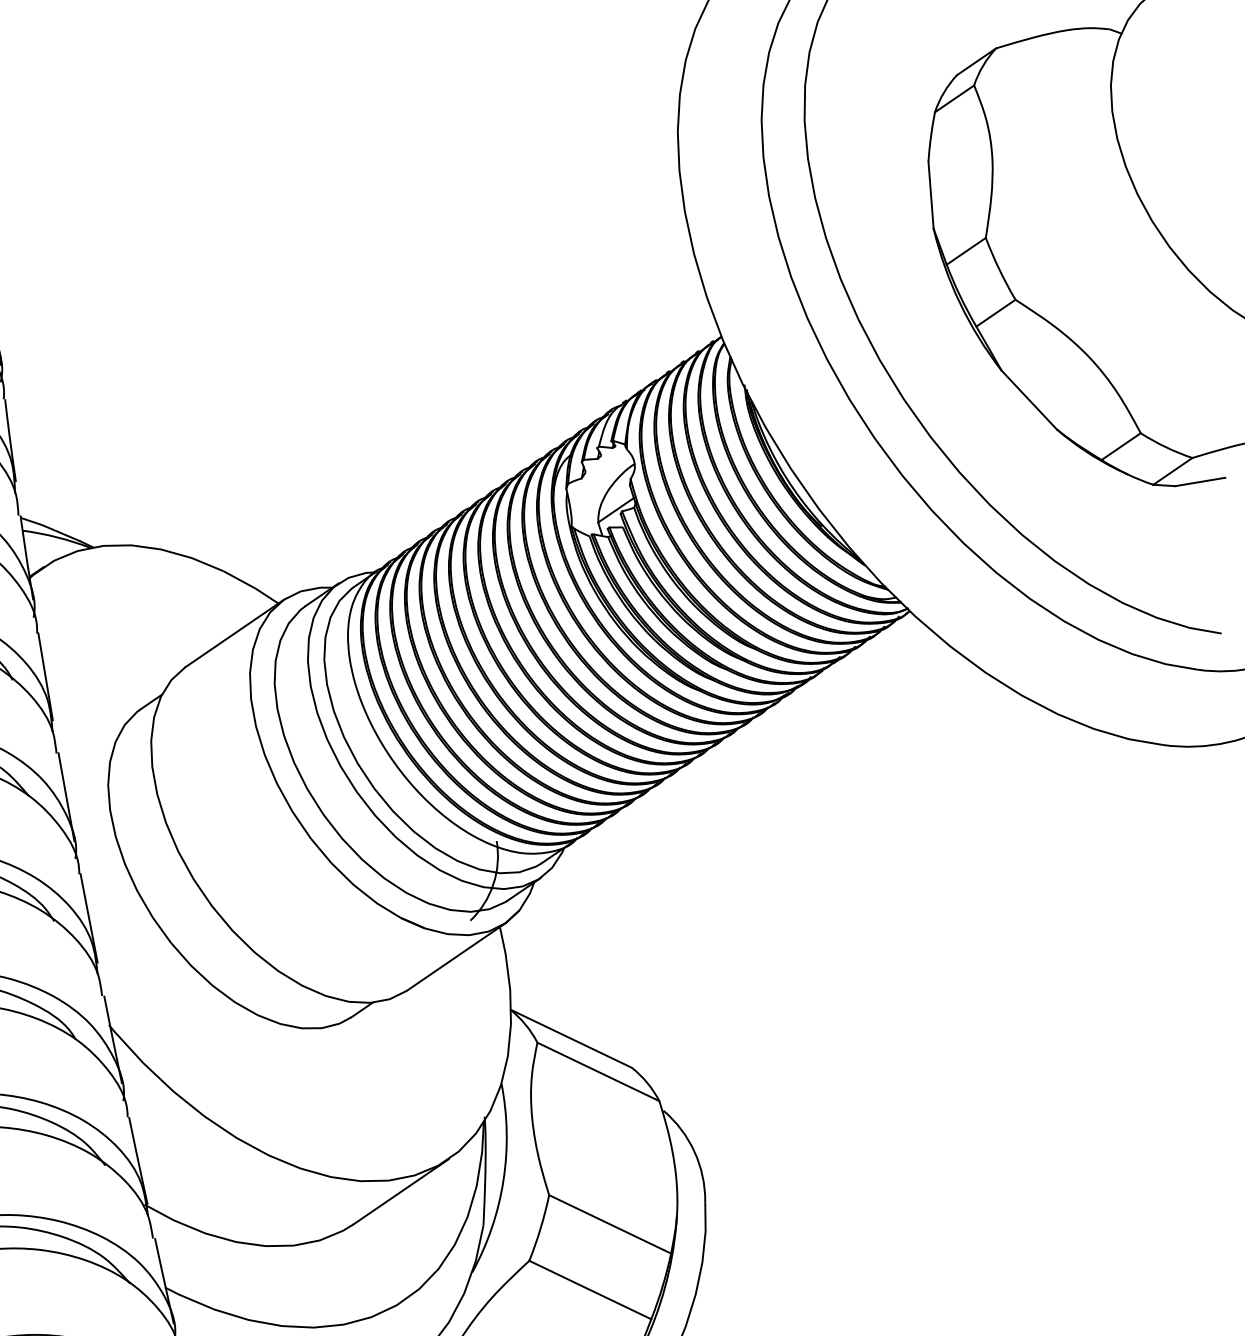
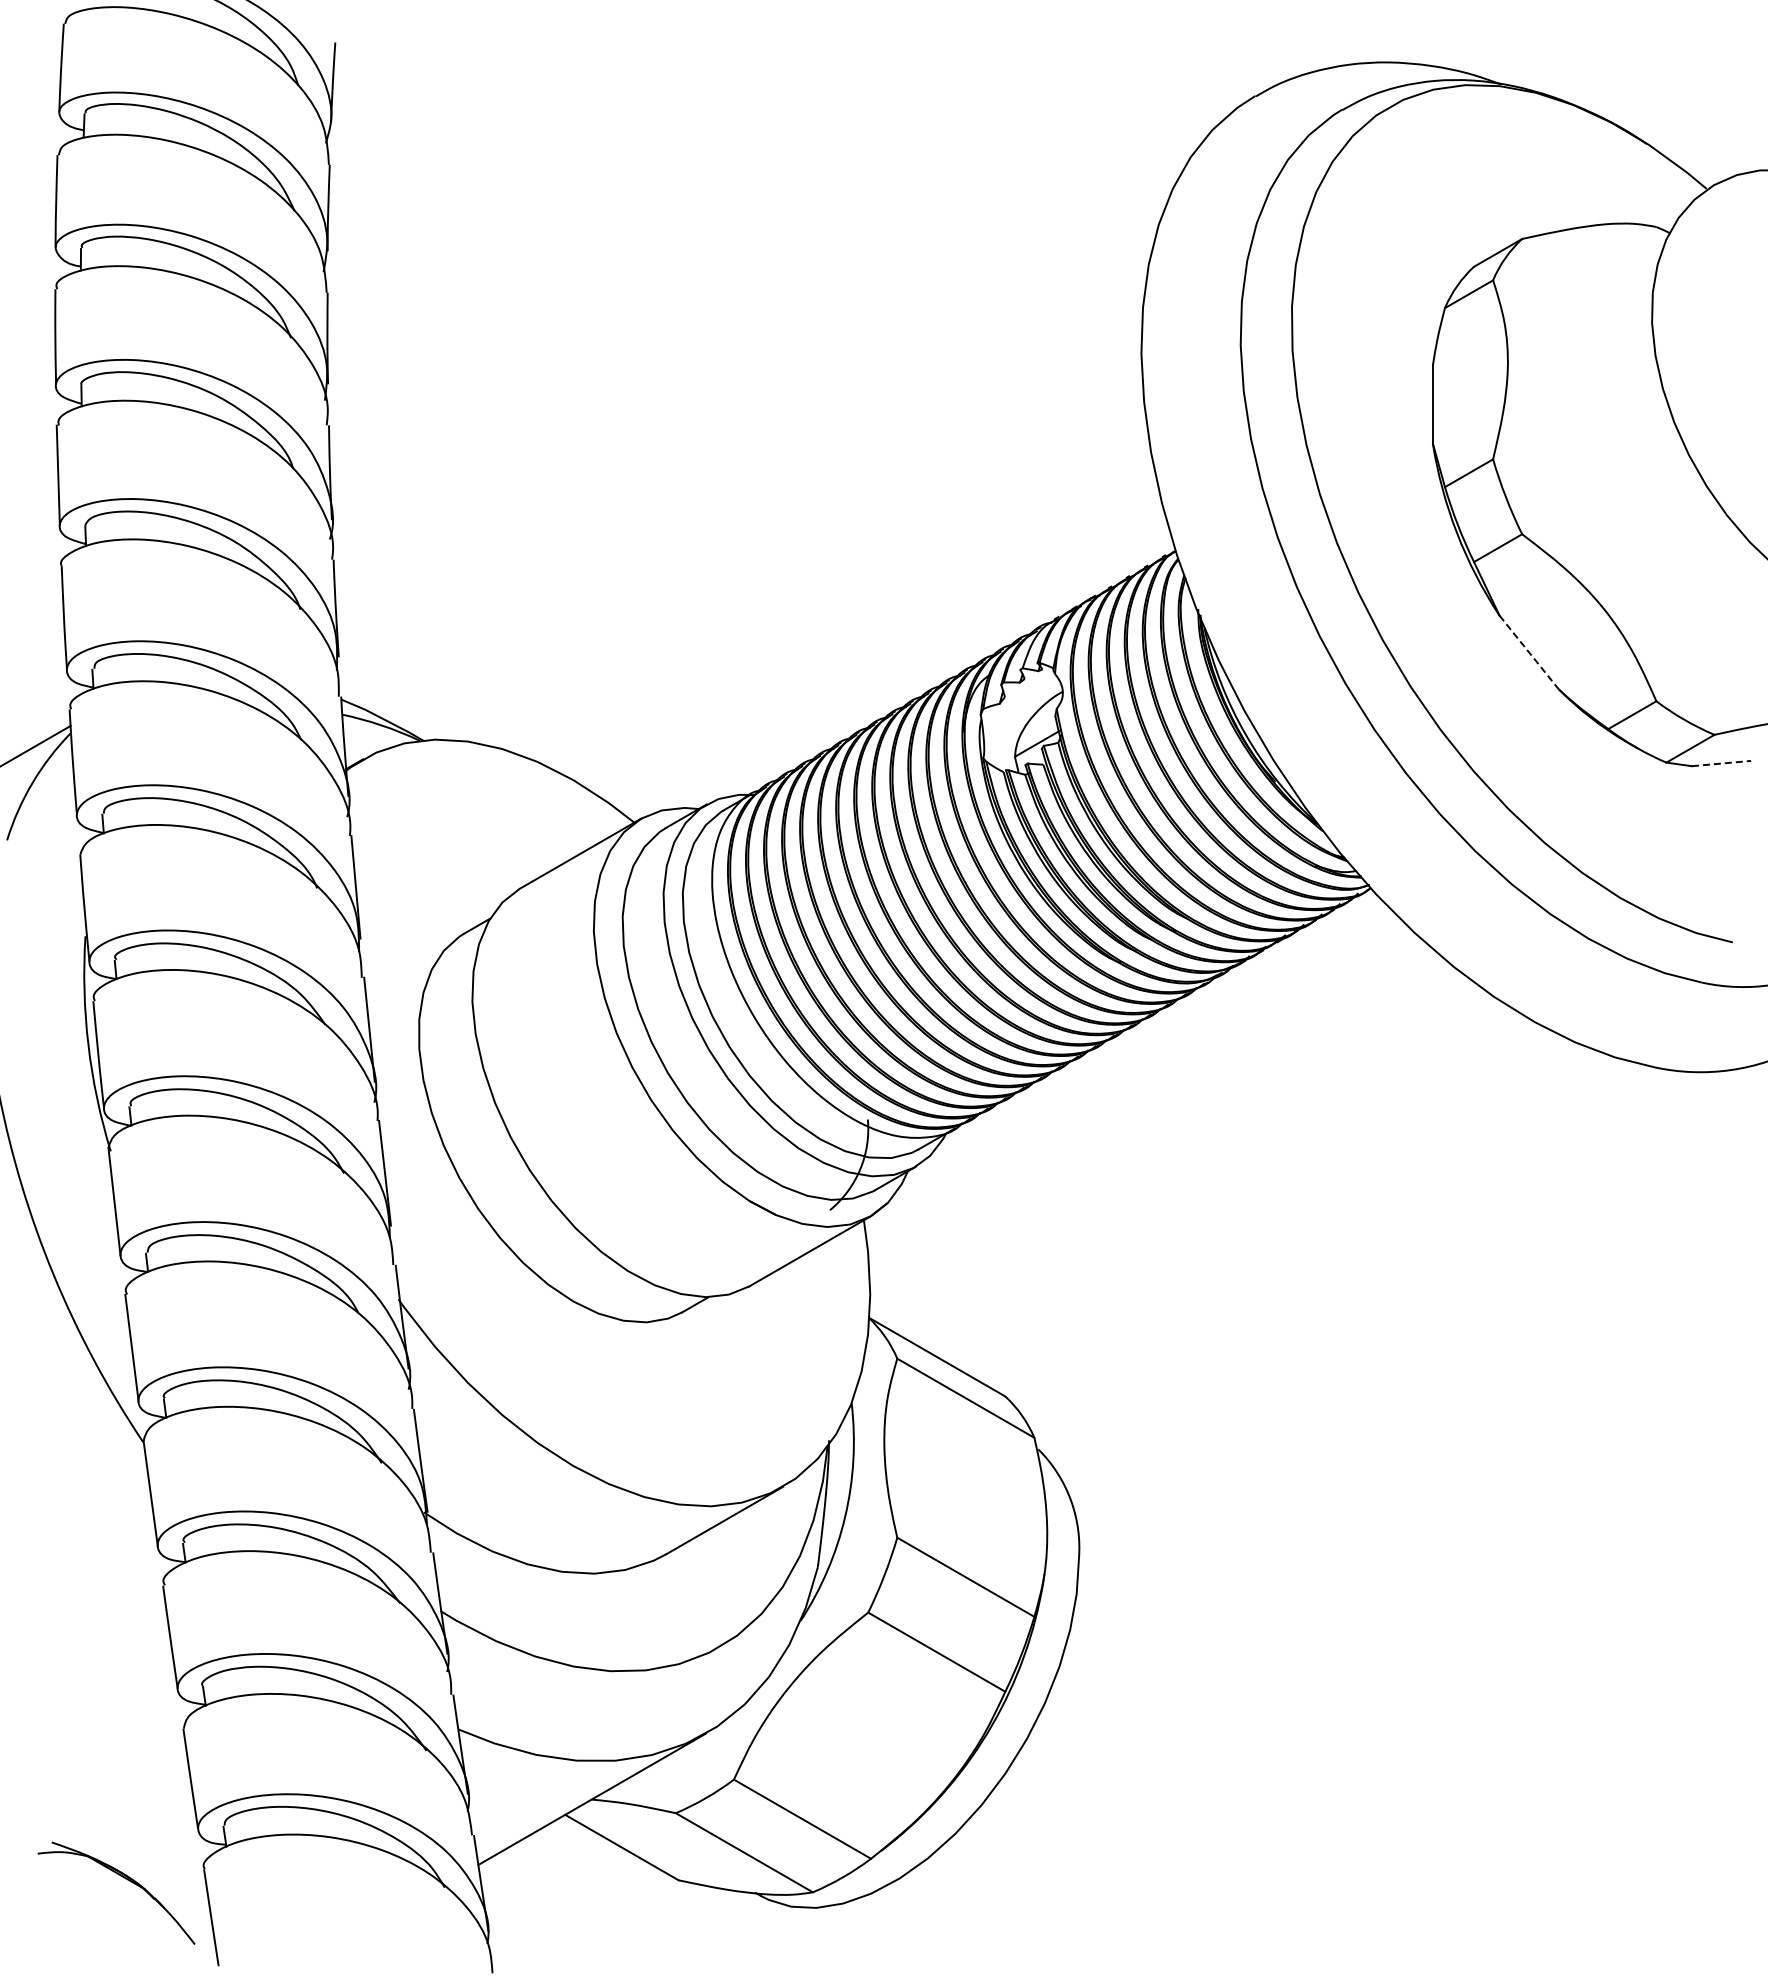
line: (1029, 399) -> (1529, 652), solid -> dashed
line: (1200, 481) -> (1721, 763), solid -> dashed

